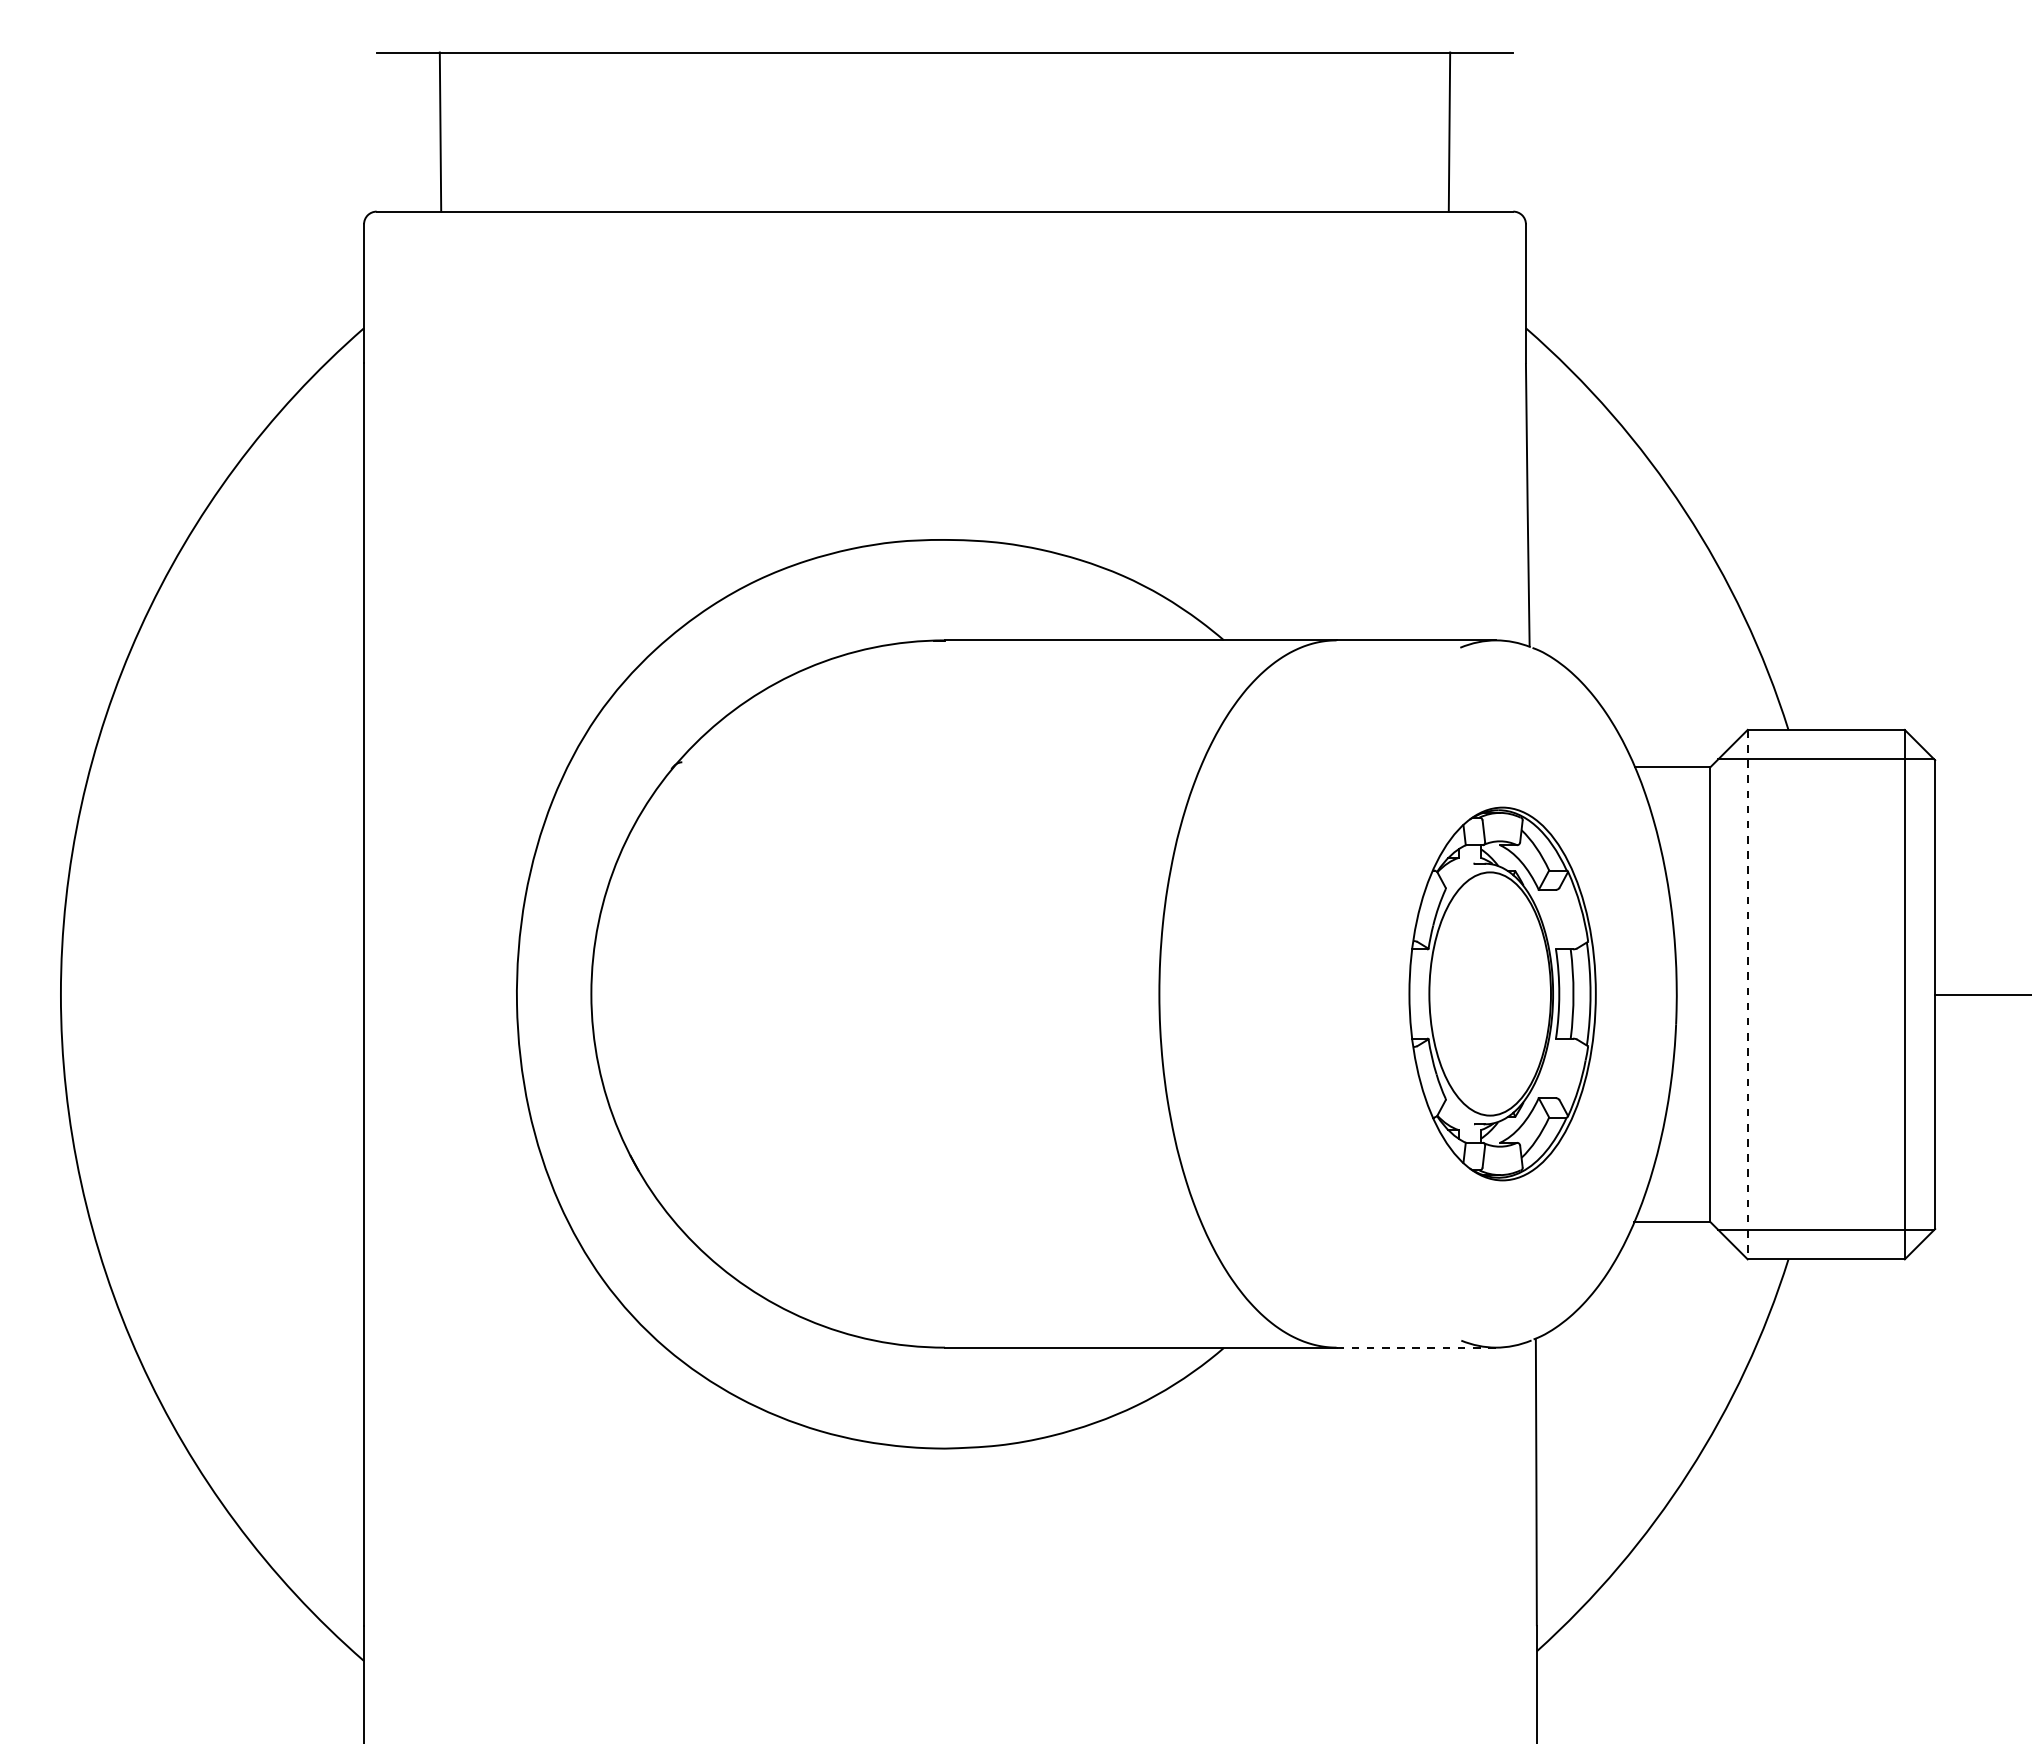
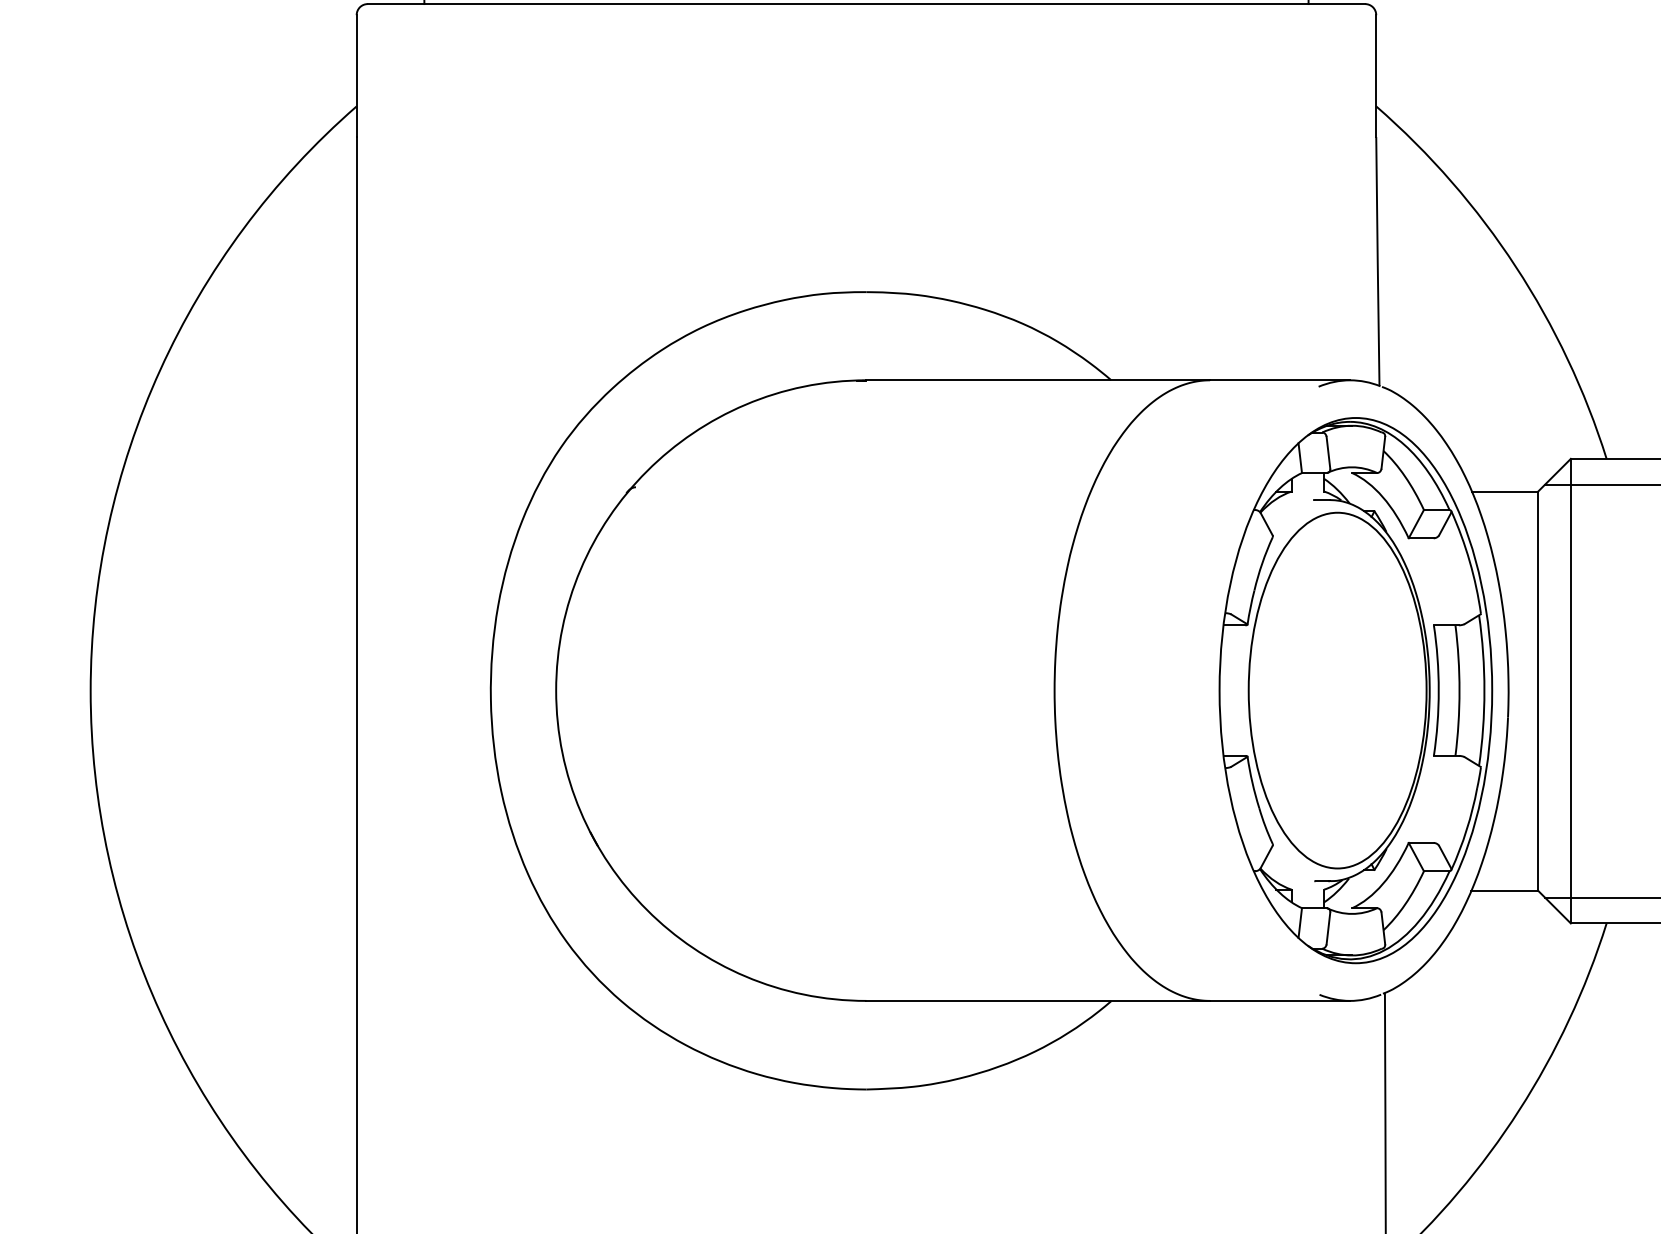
part: (1502, 993) -> (1355, 690), size x1.67
line: (1747, 994) -> (1570, 691), dashed -> solid
line: (1416, 1347) -> (1280, 1000), dashed -> solid

